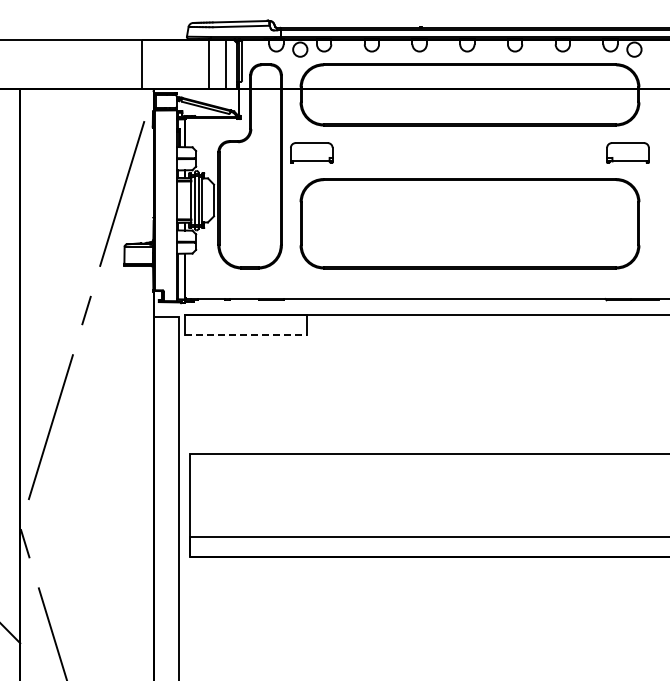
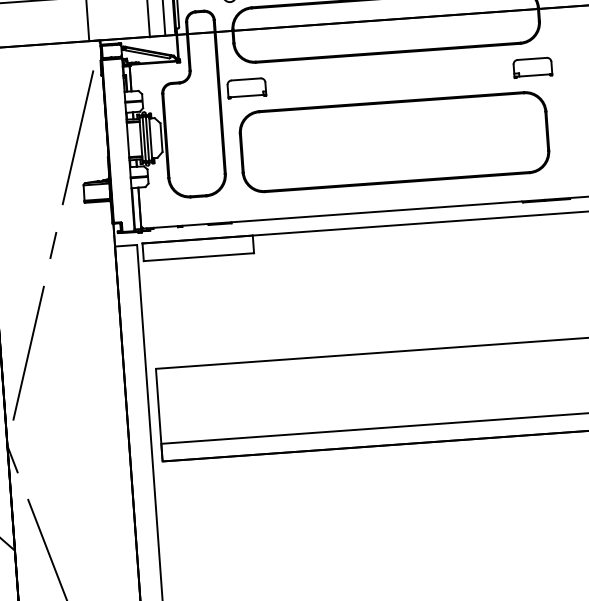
line: (245, 334) -> (198, 256), dashed -> solid

